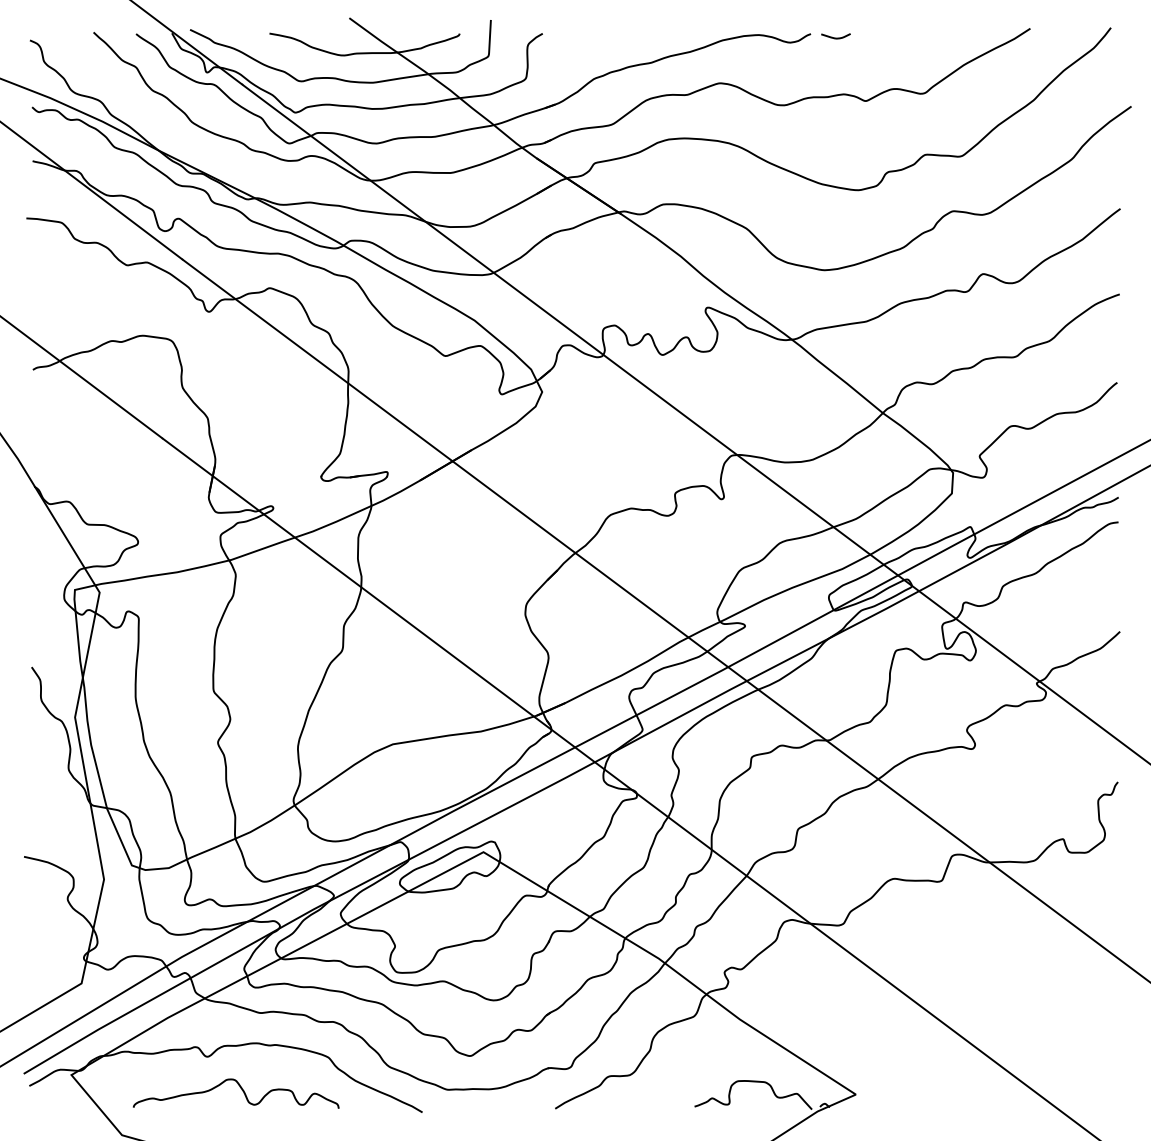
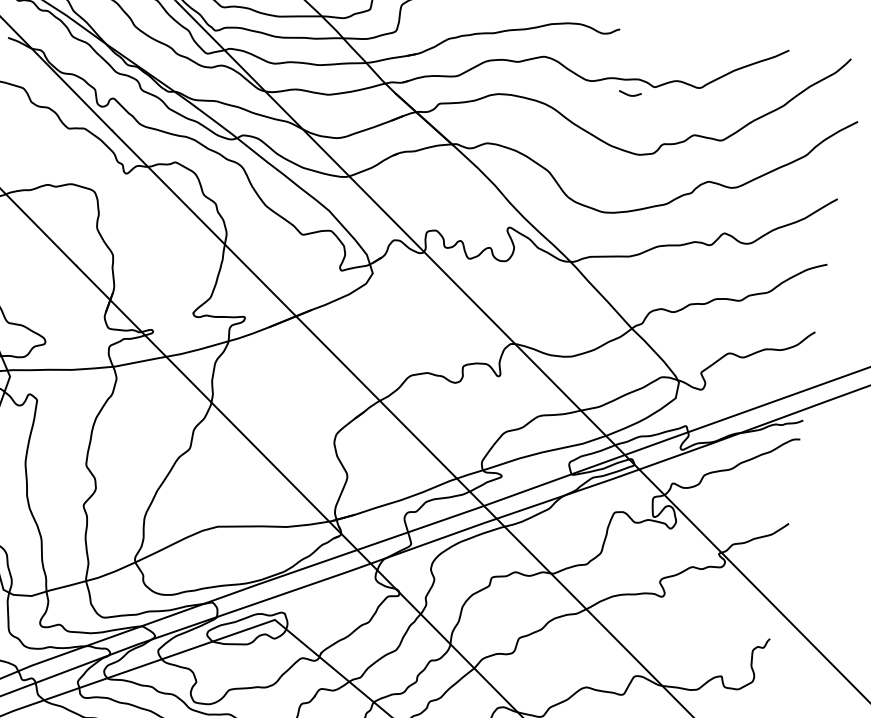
curve: (835, 37) -> (629, 94), moved

